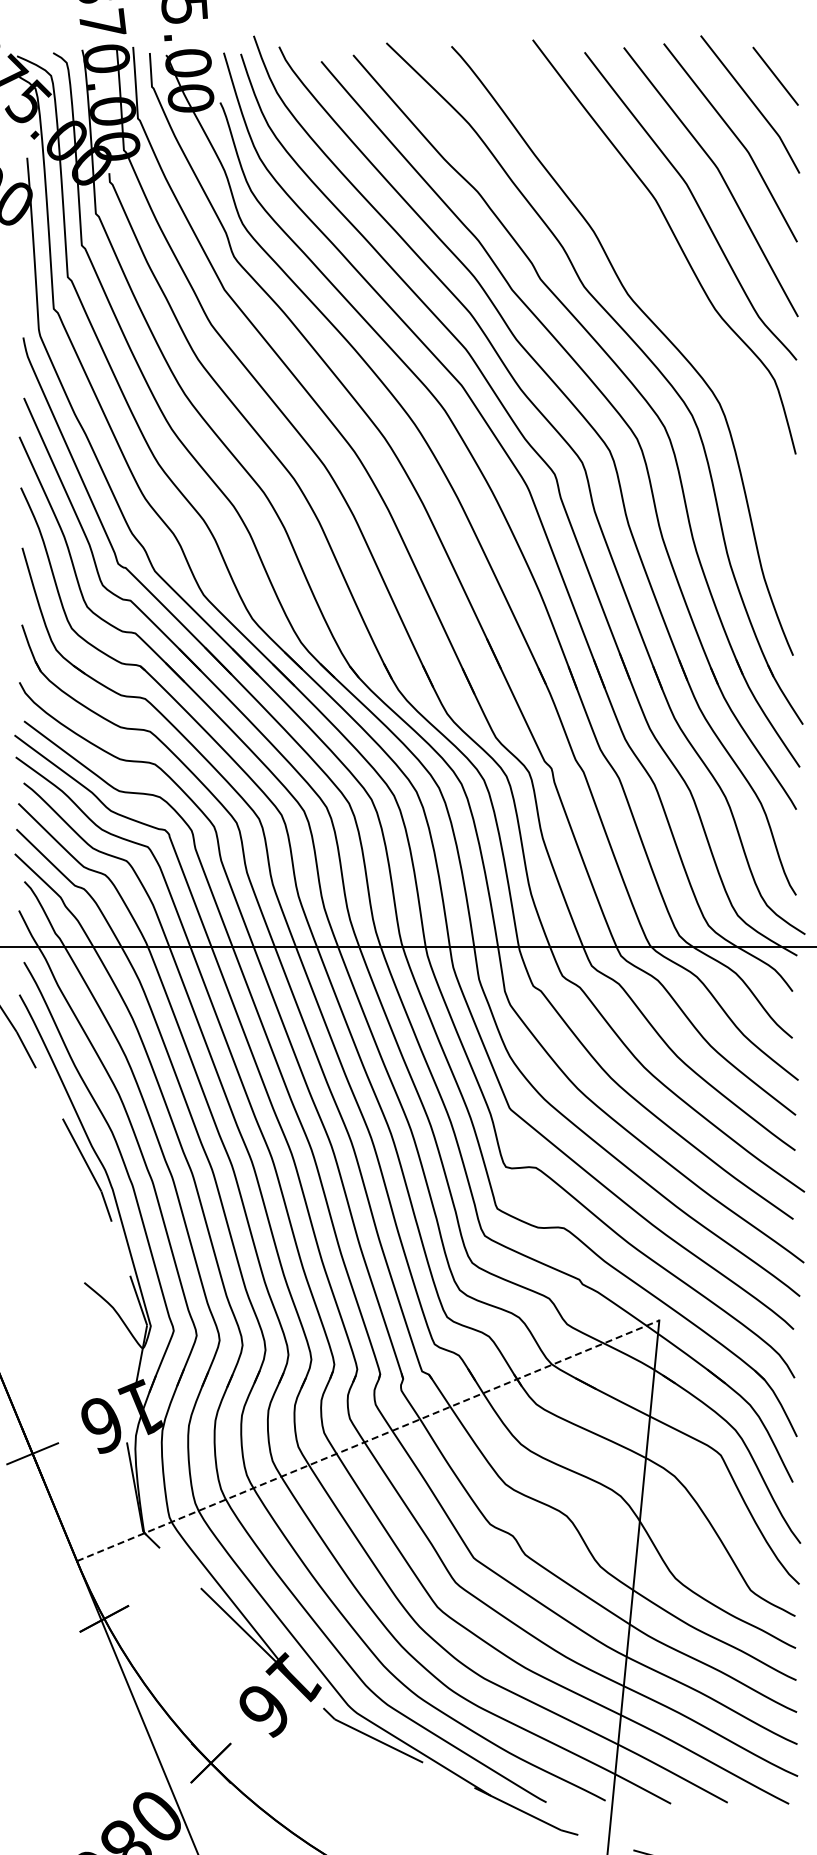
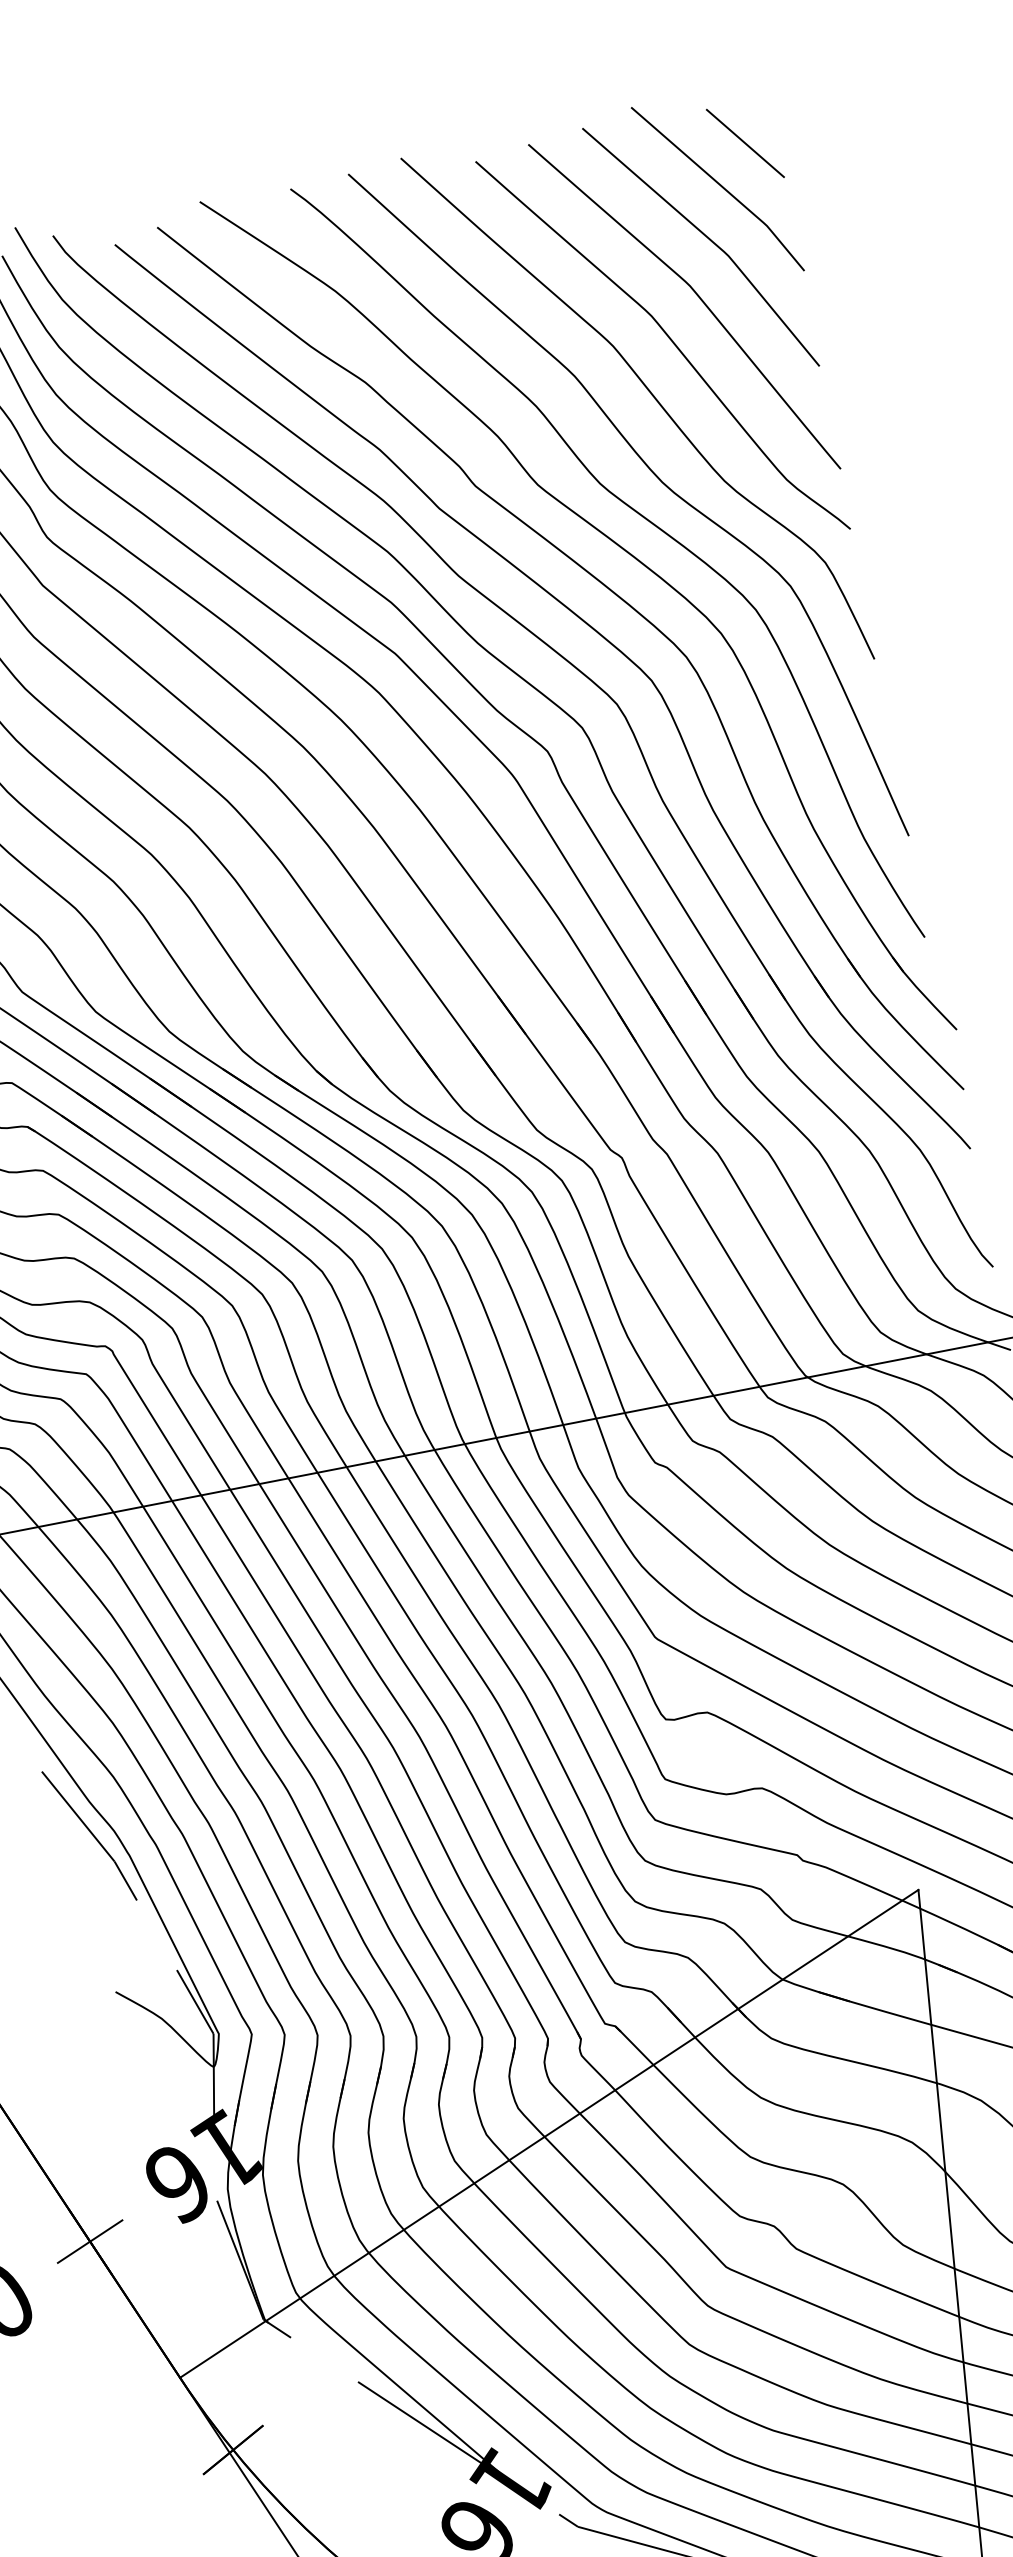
curve: (667, 297) -> (655, 477), added
line: (368, 1440) -> (549, 2133), dashed -> solid

